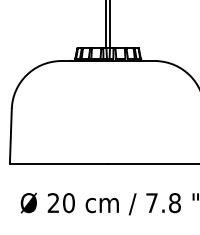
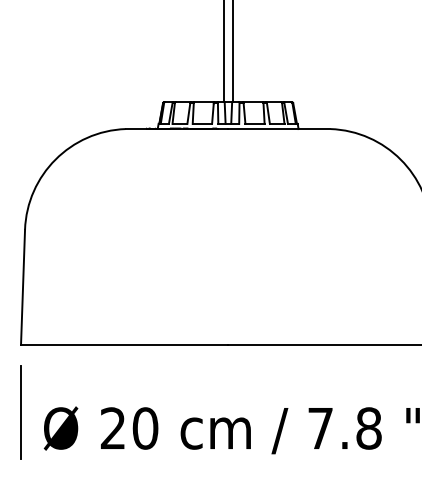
line: (9, 195) -> (20, 412), added

